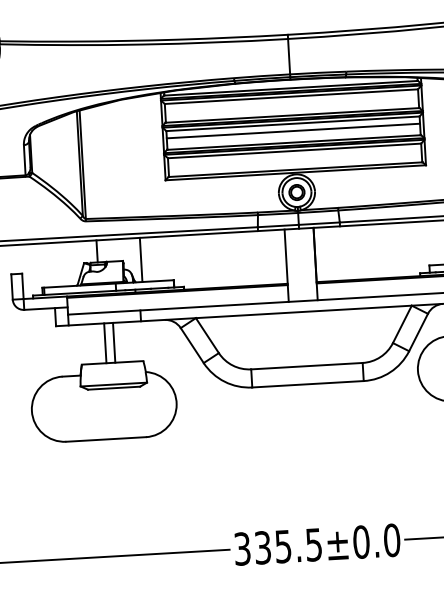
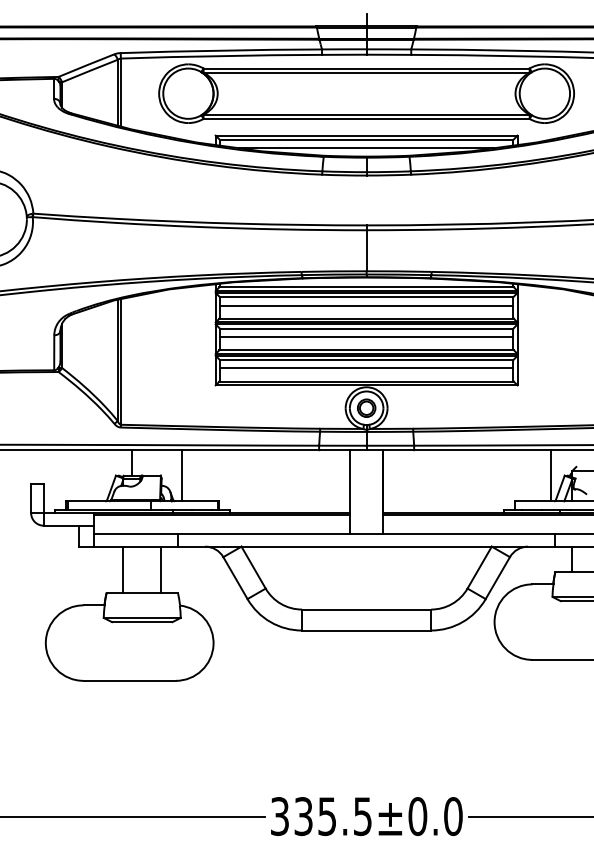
line: (291, 103) -> (366, 305), added
line: (294, 158) -> (366, 368), added
line: (114, 342) -> (123, 569), moved
line: (105, 343) -> (161, 569), moved

